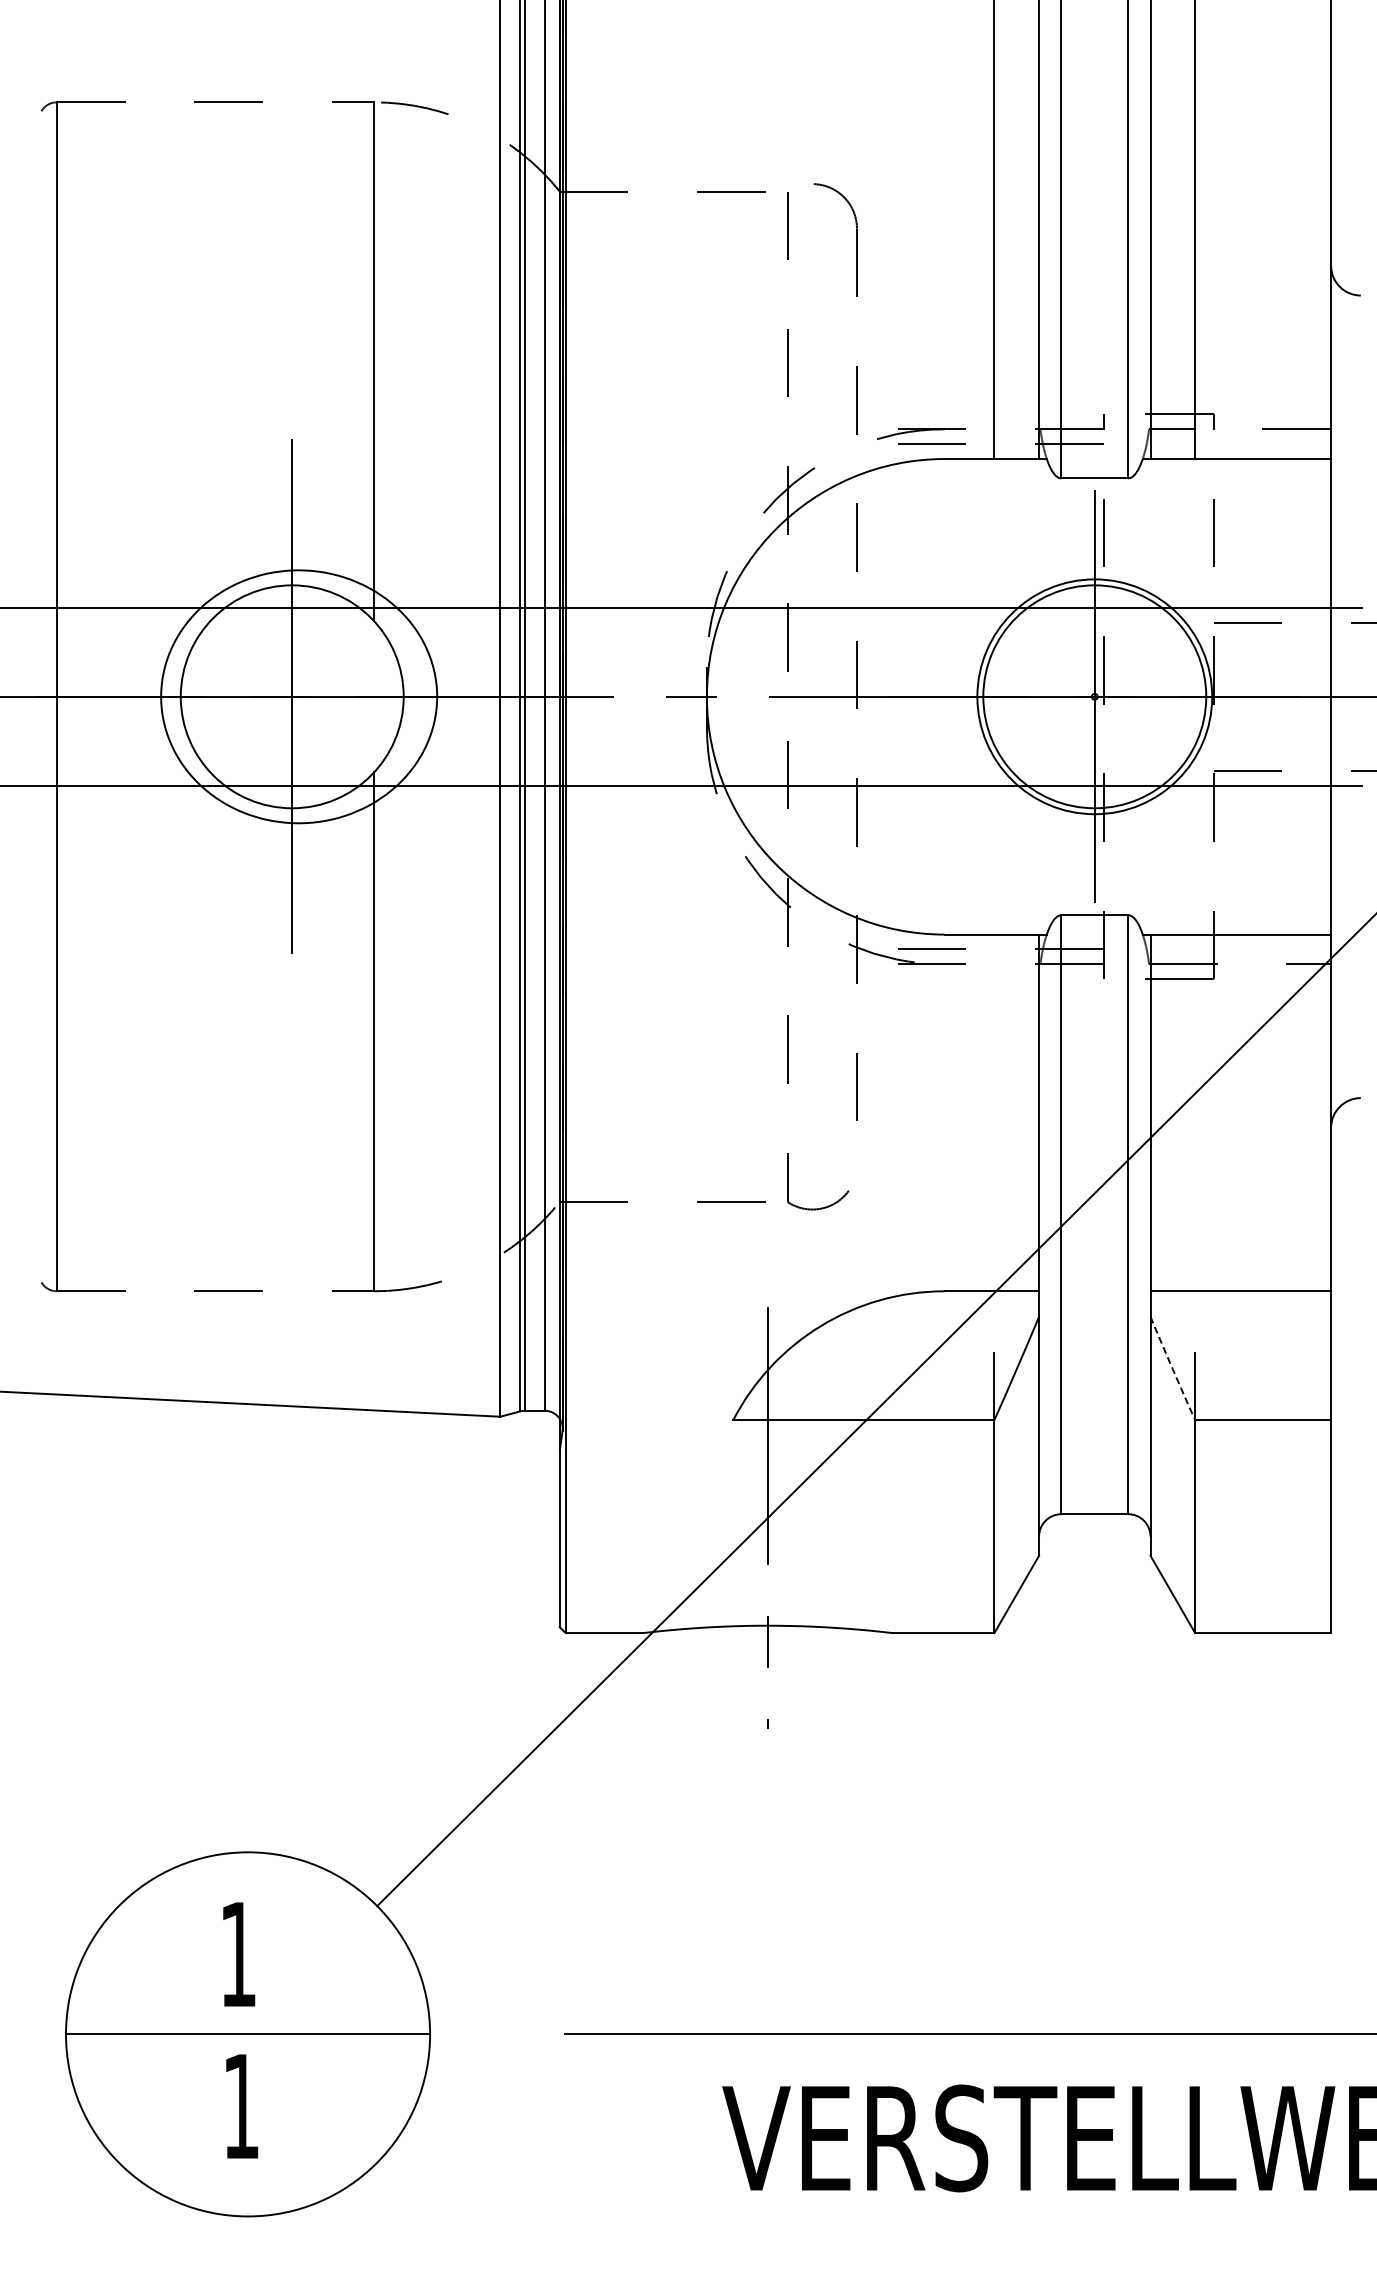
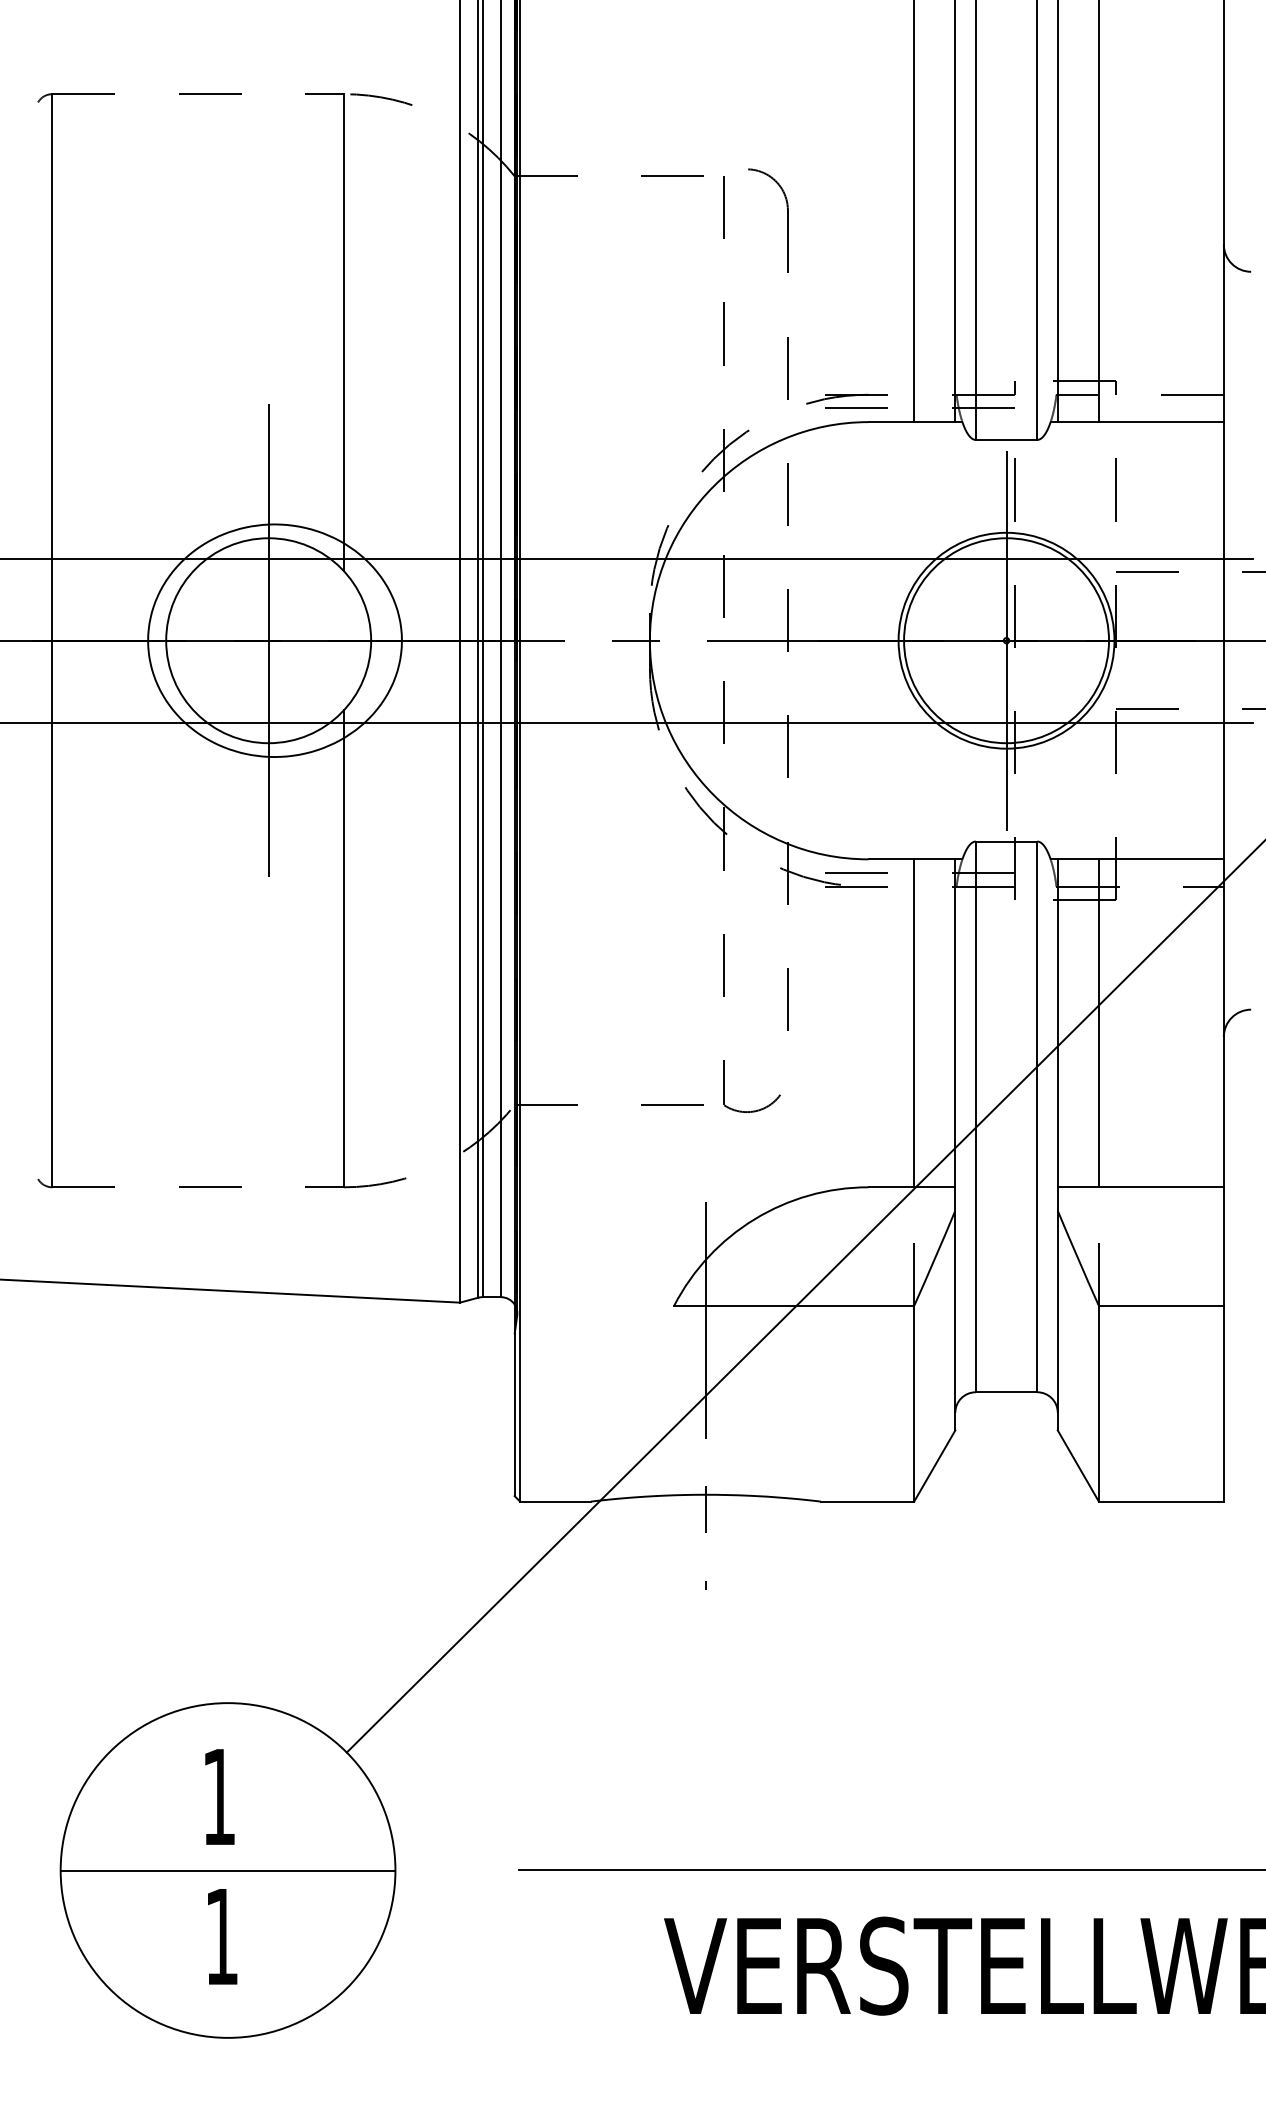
line: (994, 1112) -> (914, 1022), added
line: (1195, 1112) -> (1099, 1022), added
arc: (1172, 1368) -> (1077, 1258), dashed -> solid

